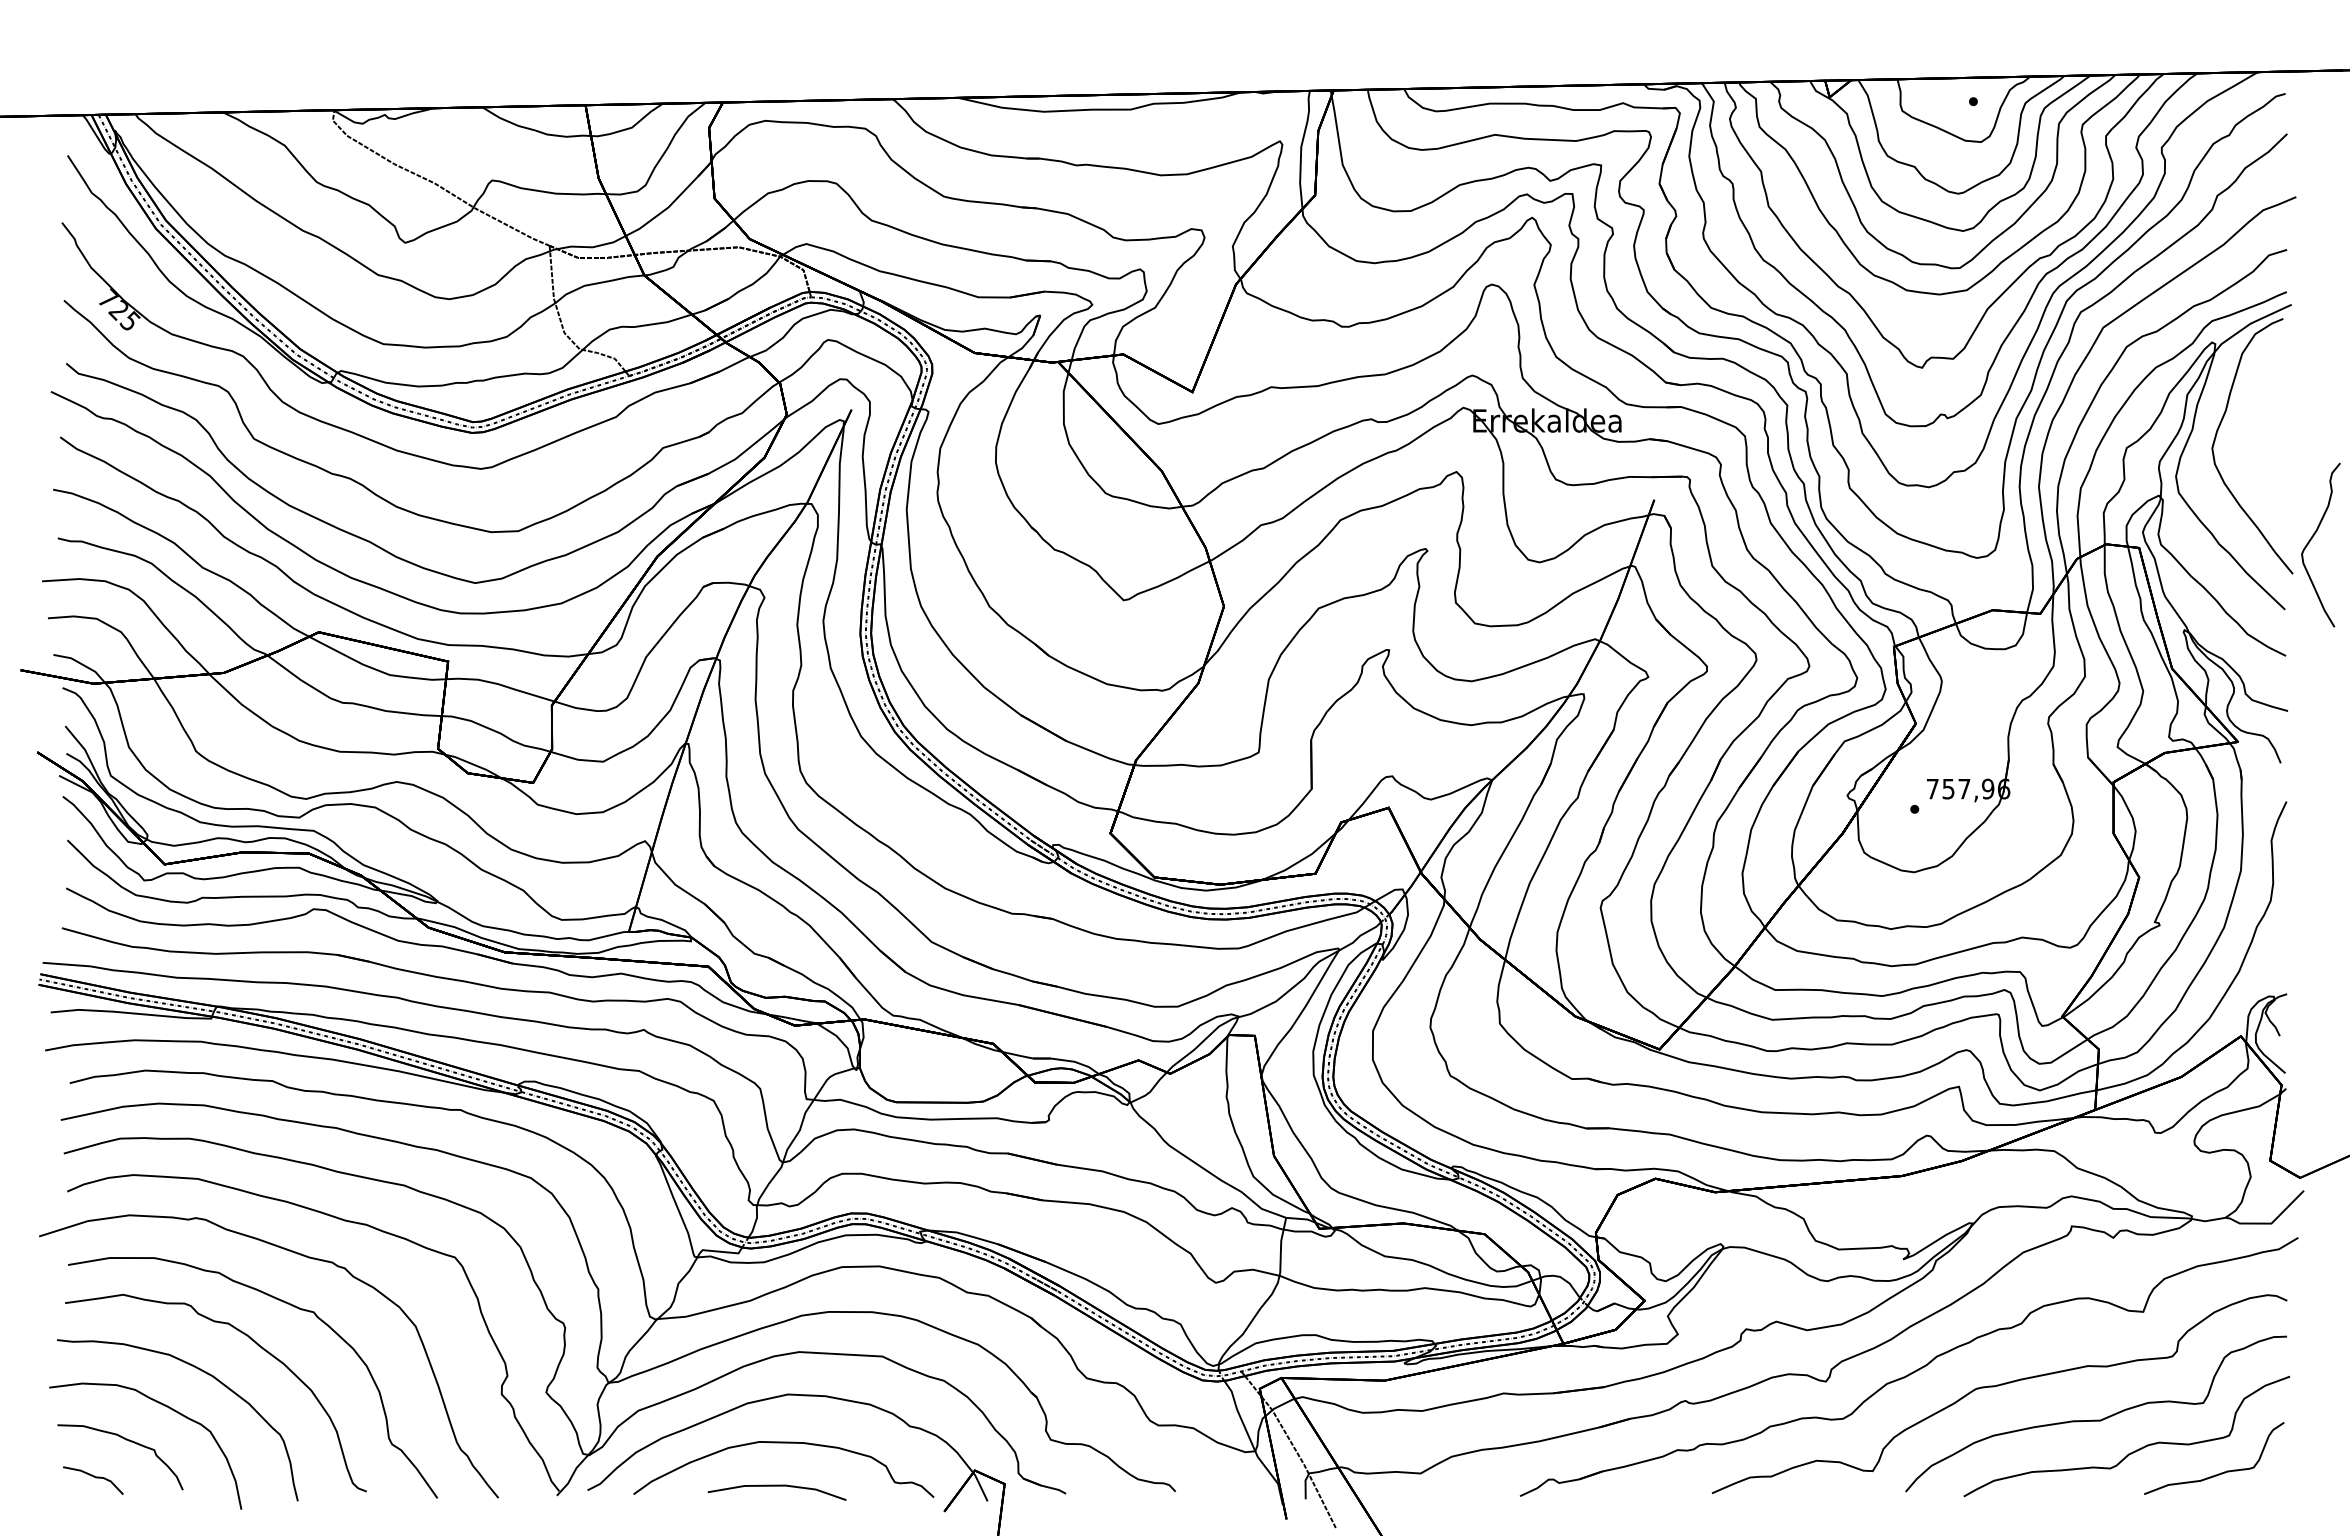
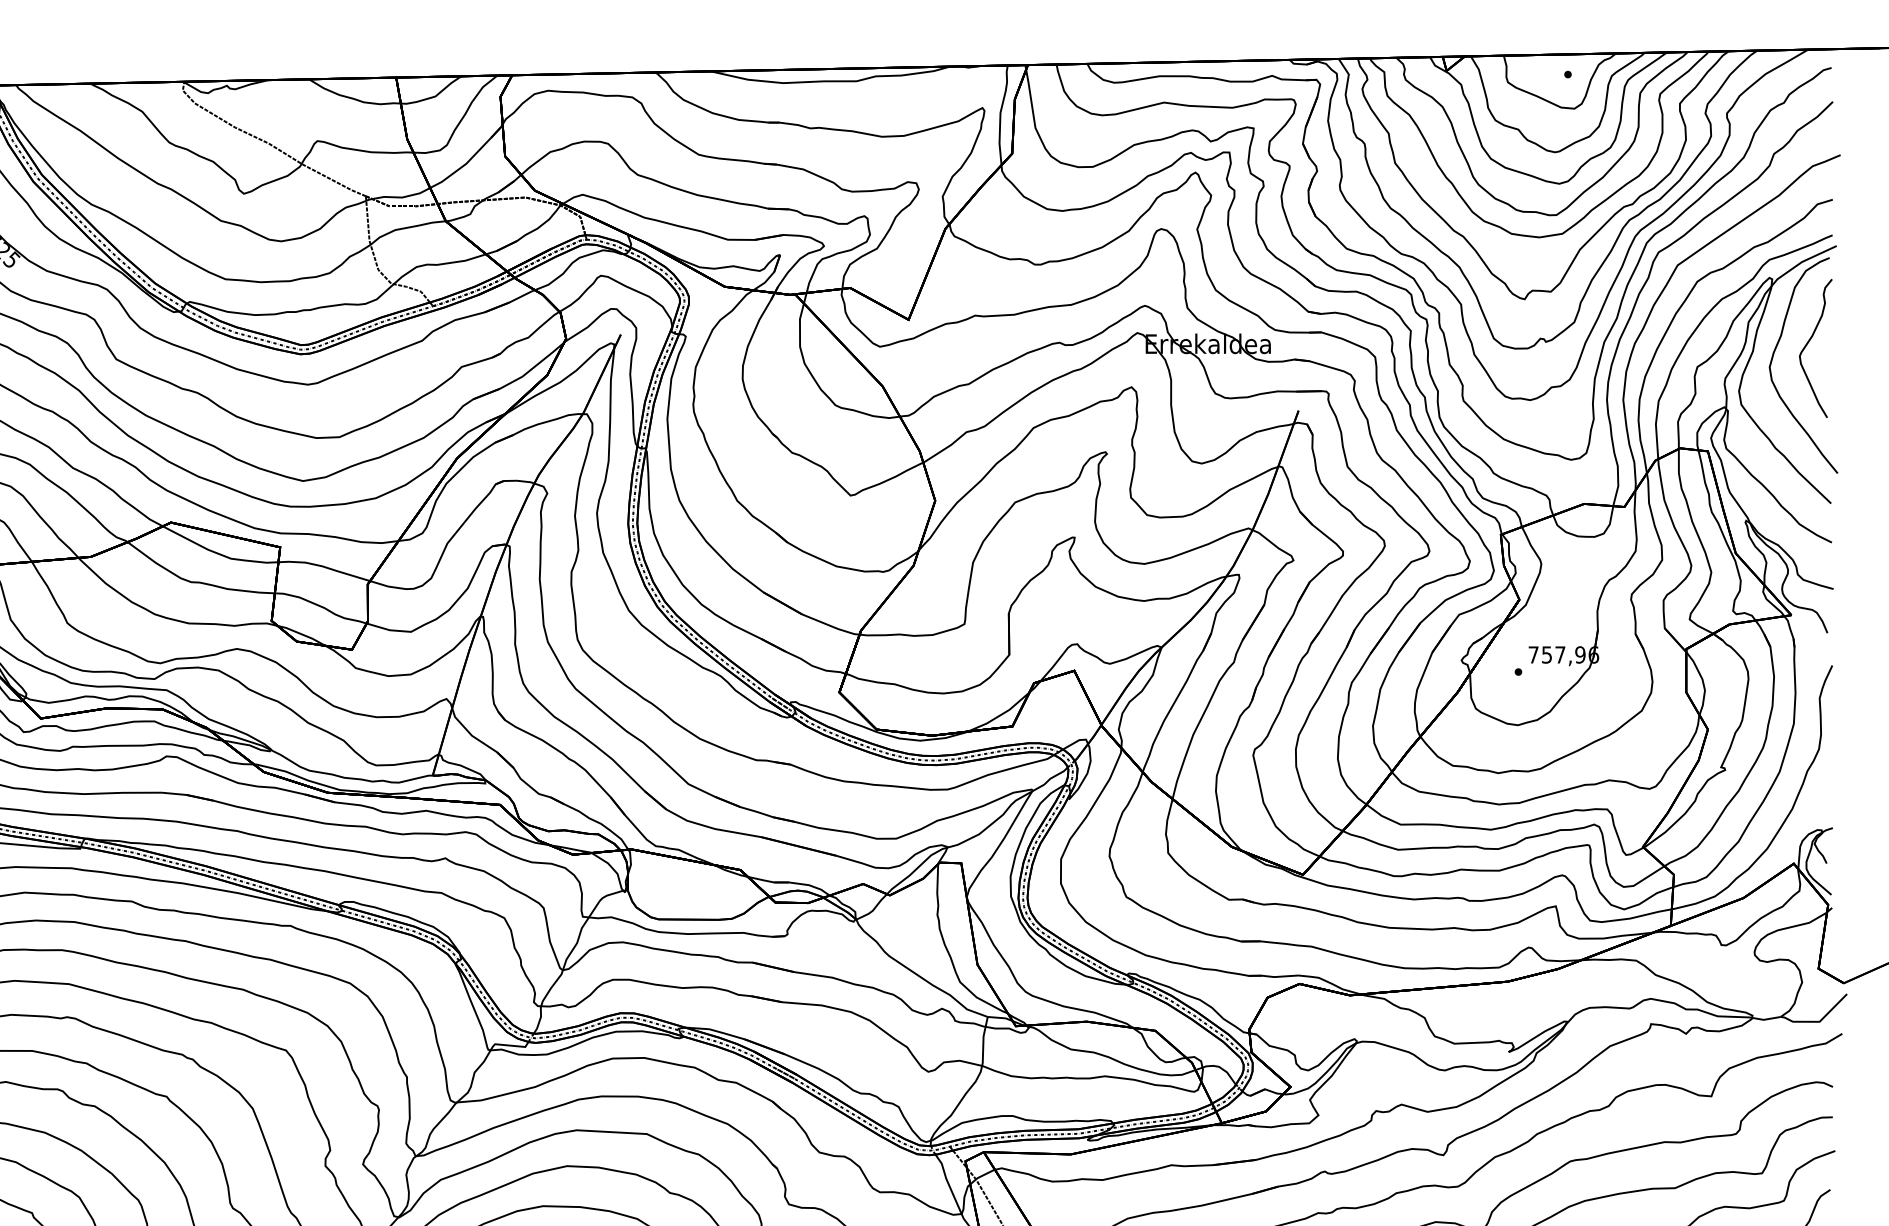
curve: (2311, 540) -> (1807, 344), moved

